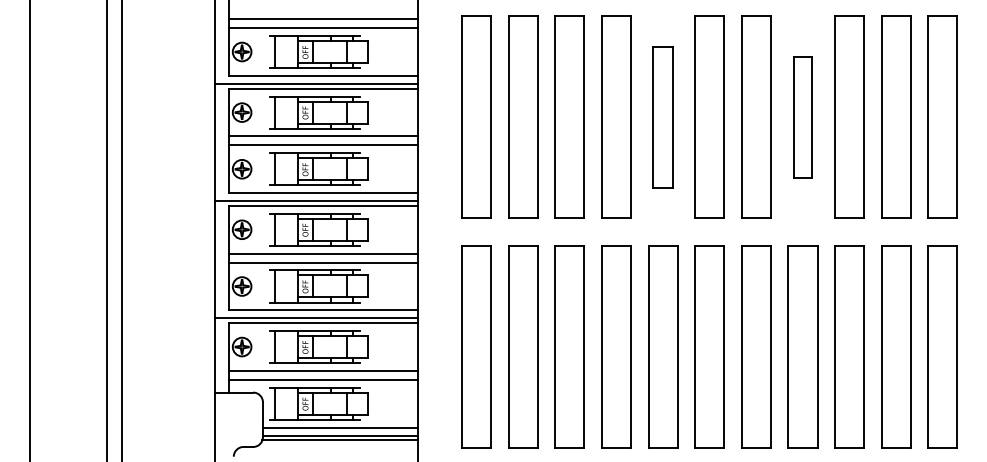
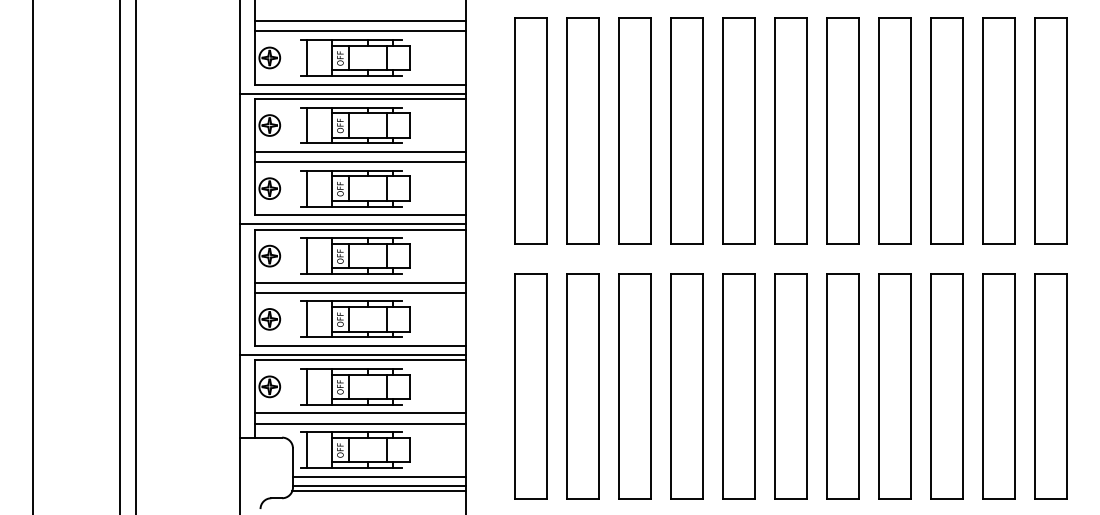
part: (663, 116) -> (739, 129), size x1.43
part: (802, 116) -> (894, 129), size x1.67

